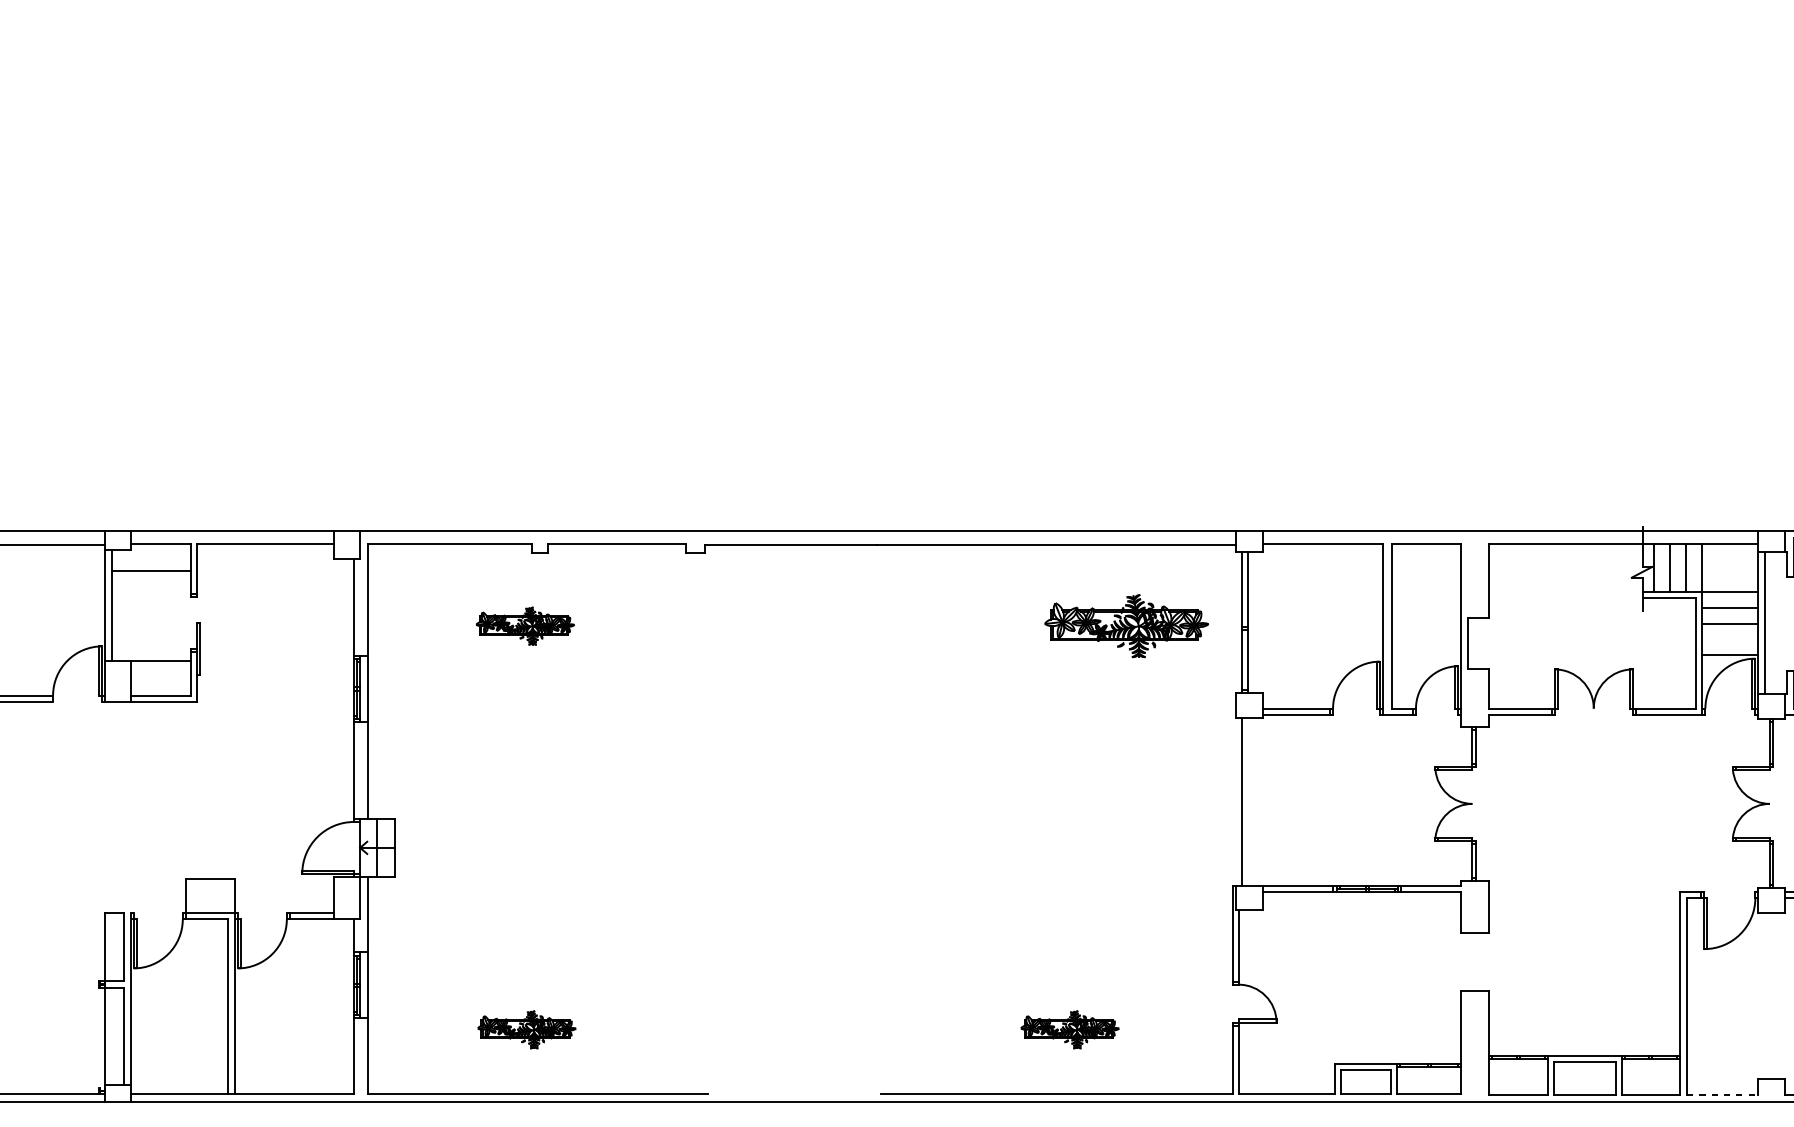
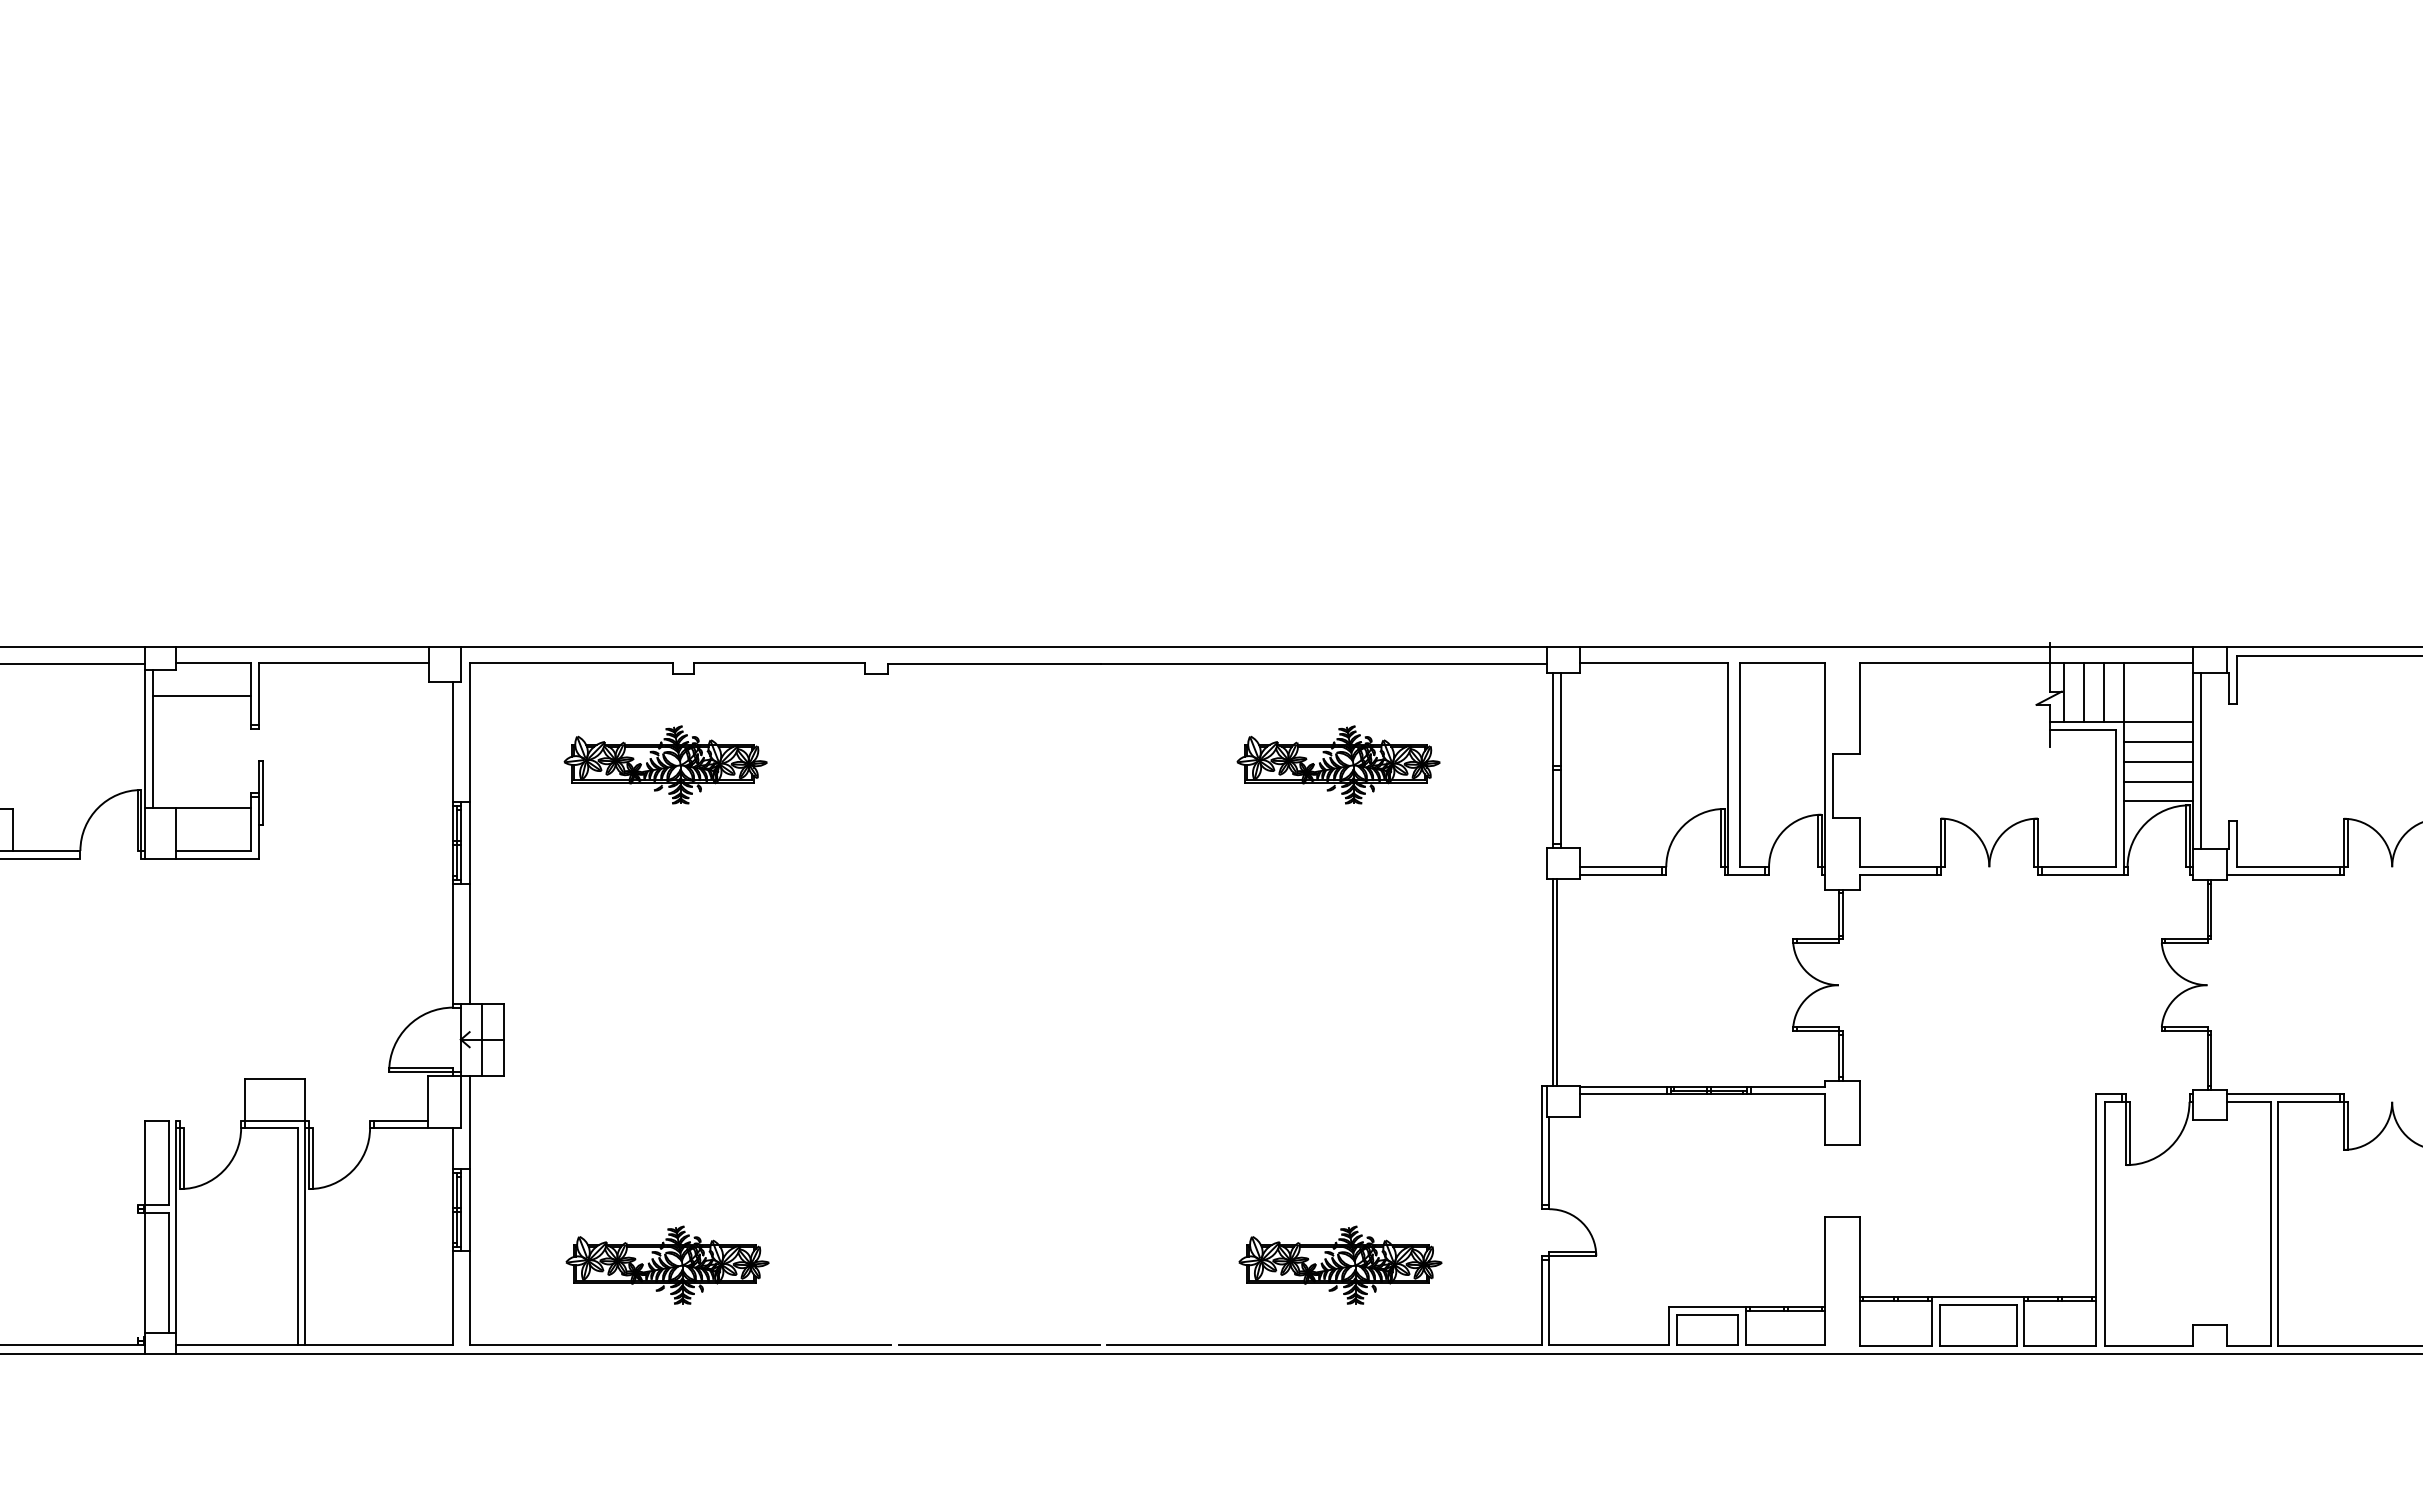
part: (525, 625) -> (665, 764), size x1.67
part: (1126, 625) -> (1338, 764), moved
line: (1730, 639) -> (2158, 781), added
line: (1245, 801) -> (1557, 982), added
part: (526, 1029) -> (667, 1264), size x1.67
part: (1070, 1029) -> (1340, 1264), size x1.67
line: (794, 1093) -> (998, 1344), added
line: (1723, 1094) -> (2149, 1345), dashed -> solid

